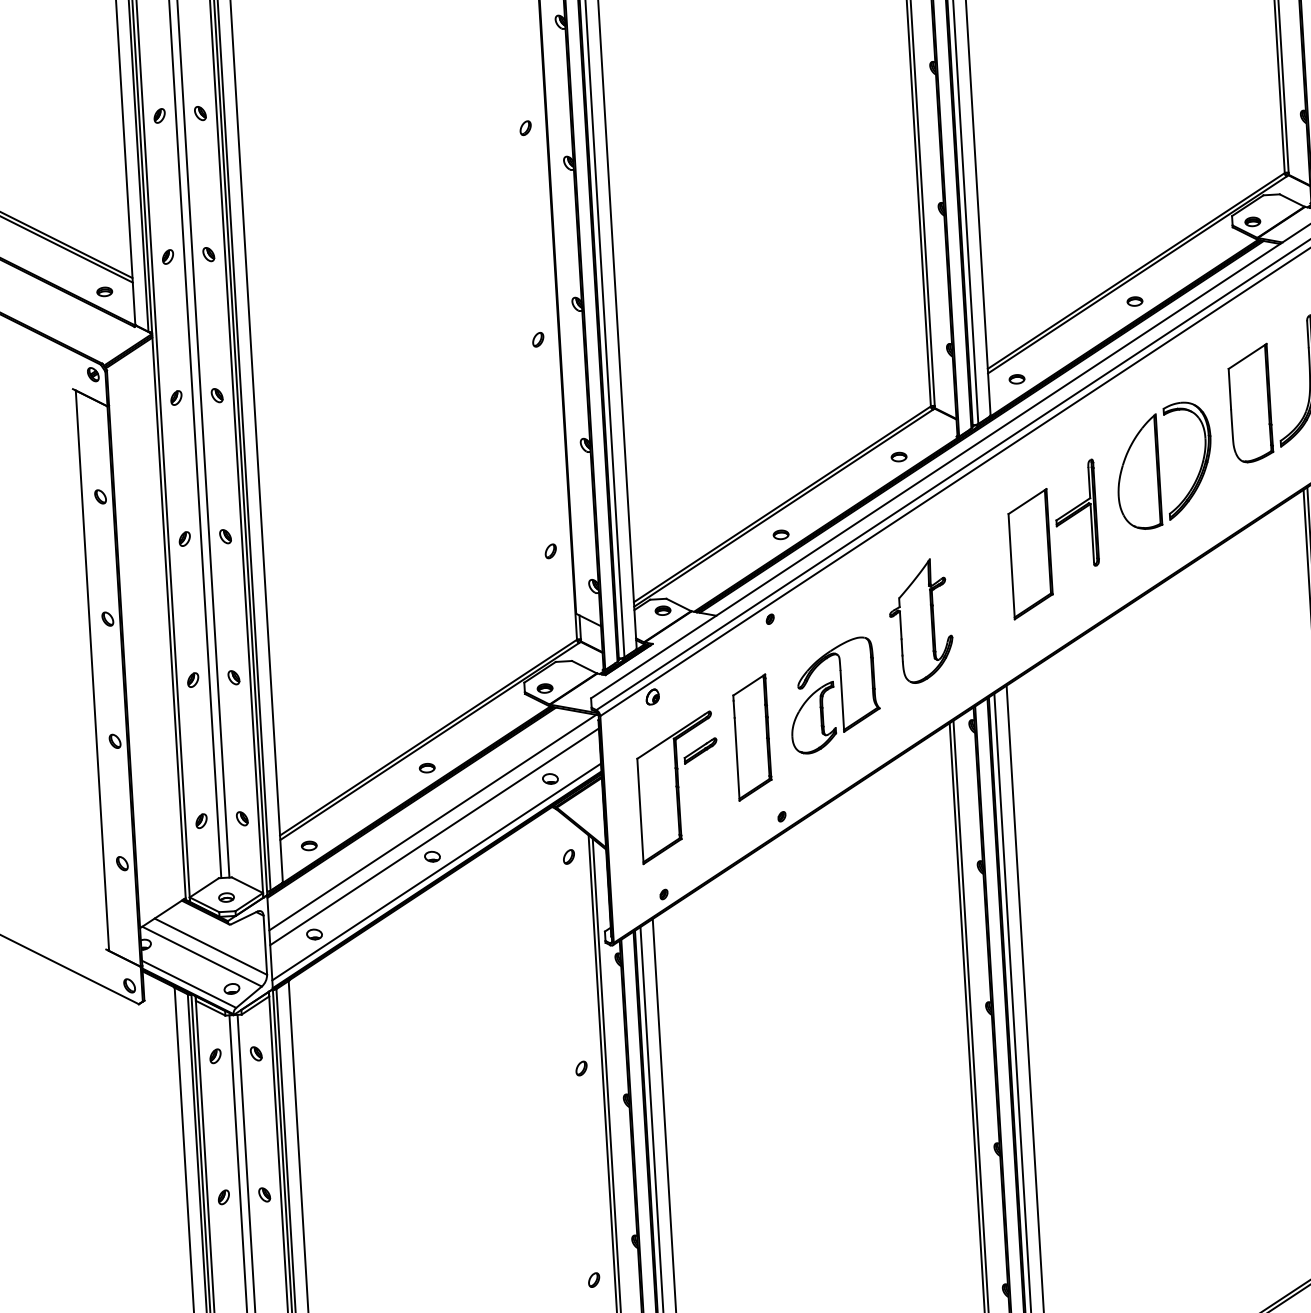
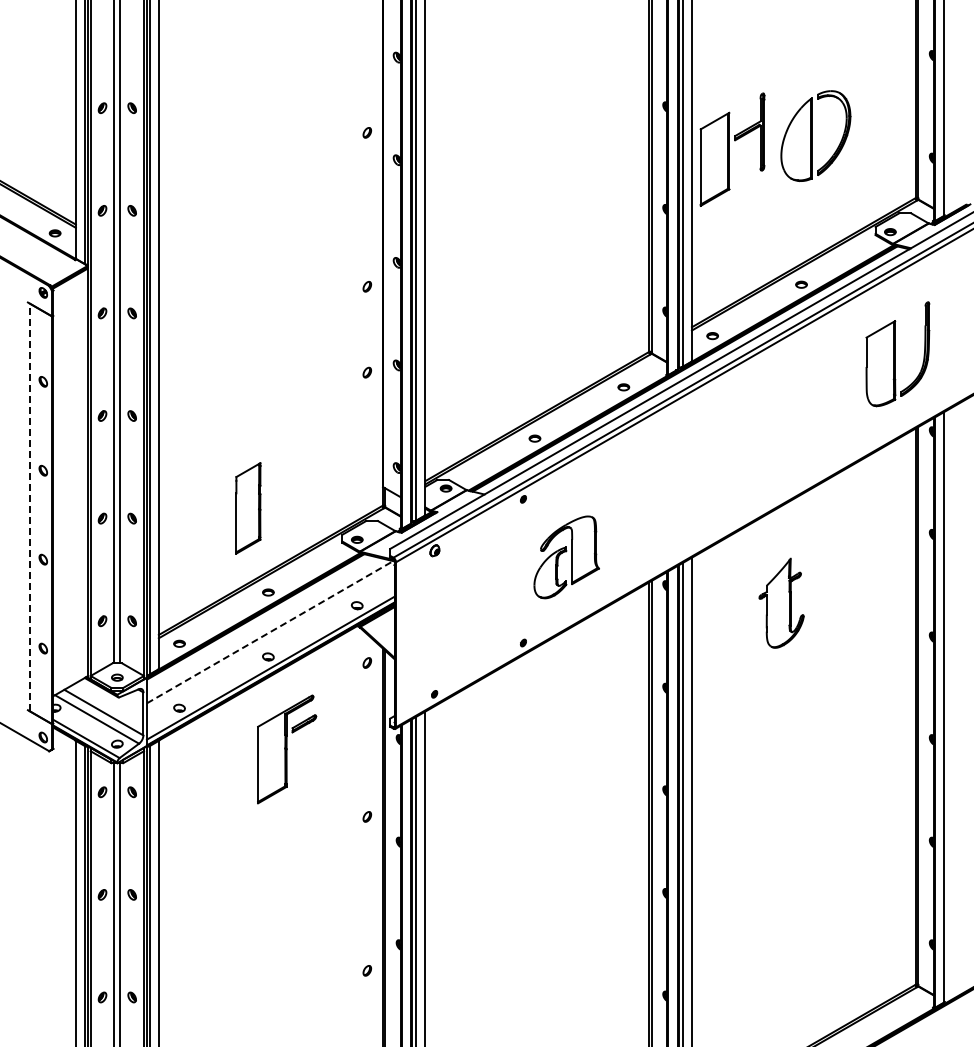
part: (1164, 466) -> (815, 136), moved
part: (1053, 539) -> (732, 149), moved
part: (551, 551) -> (367, 372), moved
part: (920, 620) -> (781, 602), moved
line: (91, 670) -> (29, 507), solid -> dashed
part: (752, 737) -> (248, 508), moved
part: (679, 787) -> (287, 749), moved
line: (433, 821) -> (270, 631), solid -> dashed
line: (434, 836) -> (270, 642), removed

